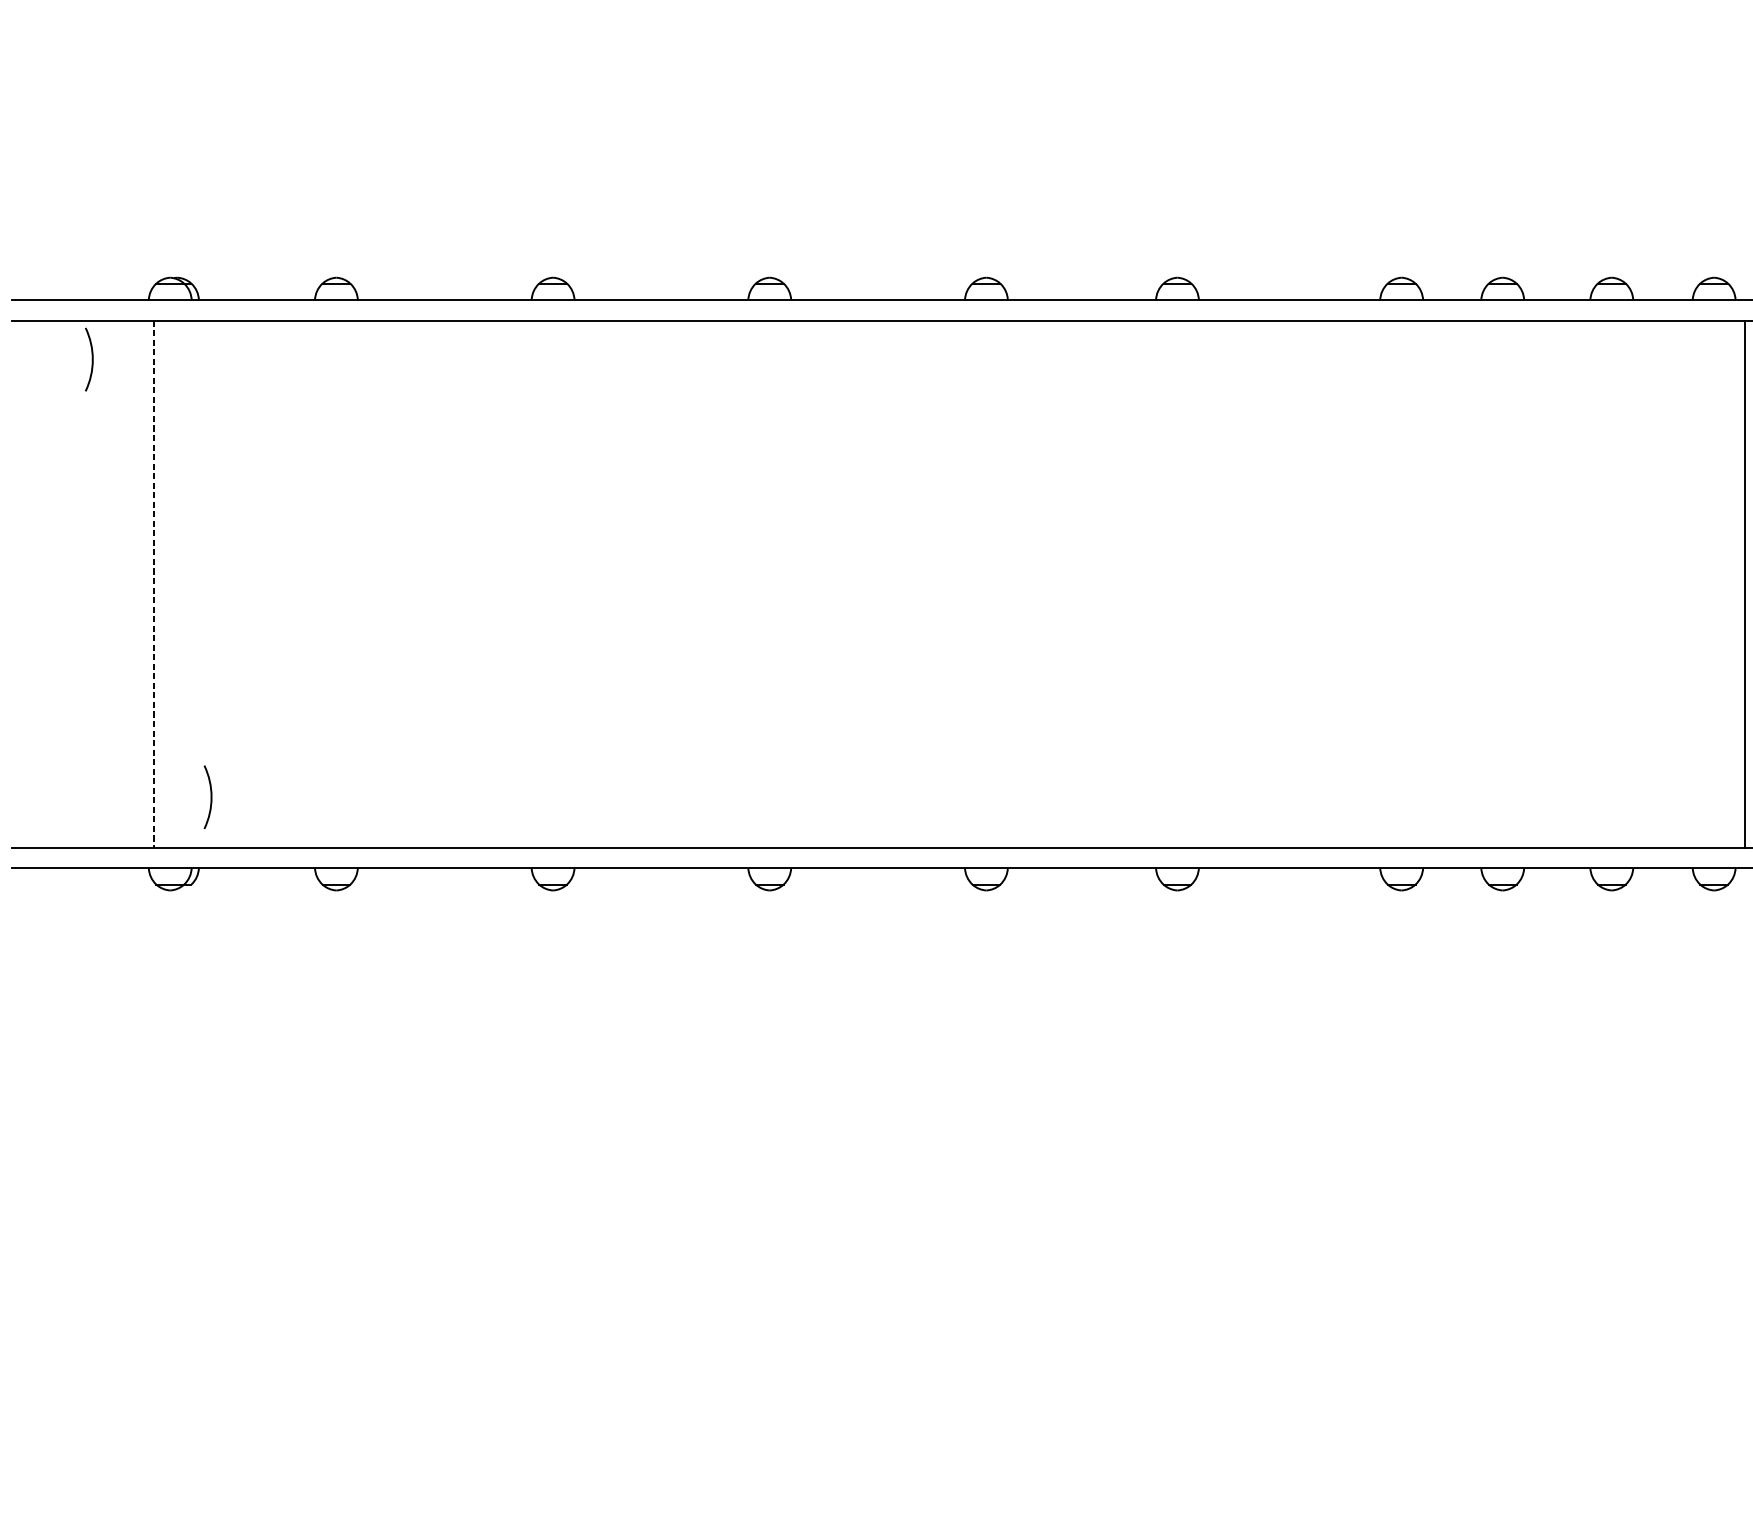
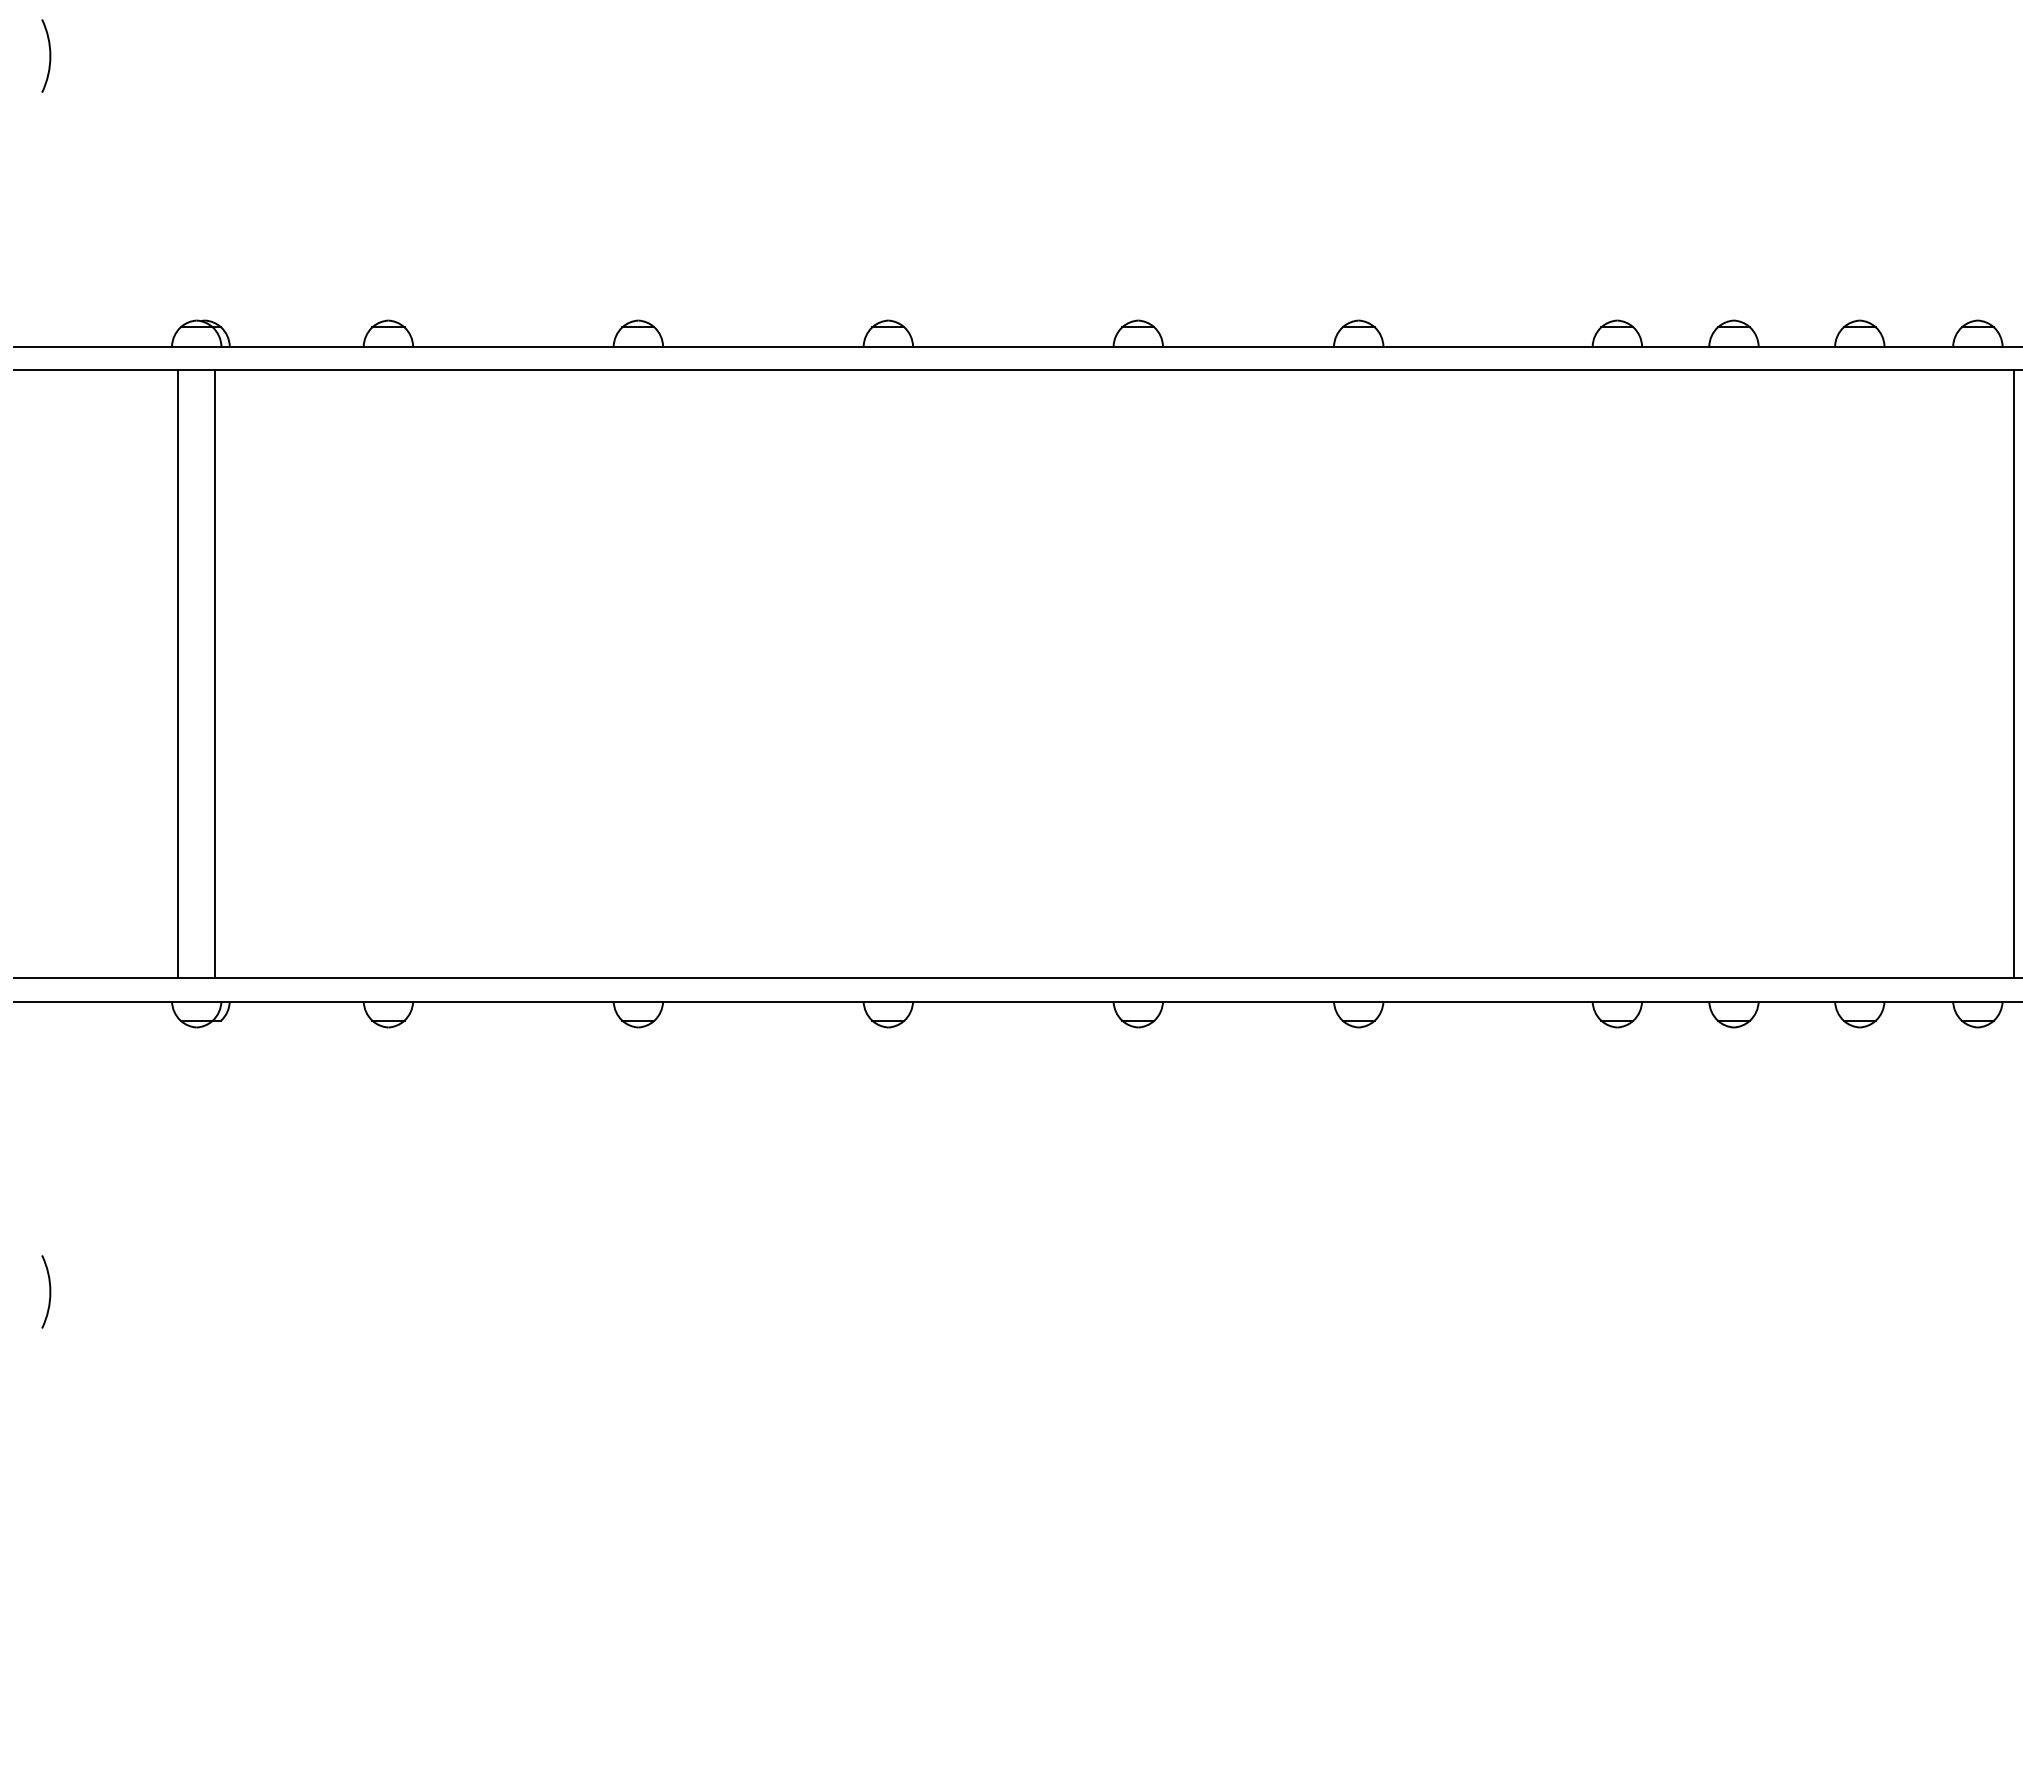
arc: (92, 359) -> (49, 55), moved
line: (154, 584) -> (178, 674), dashed -> solid
line: (186, 584) -> (215, 674), added
arc: (210, 796) -> (49, 1291), moved

